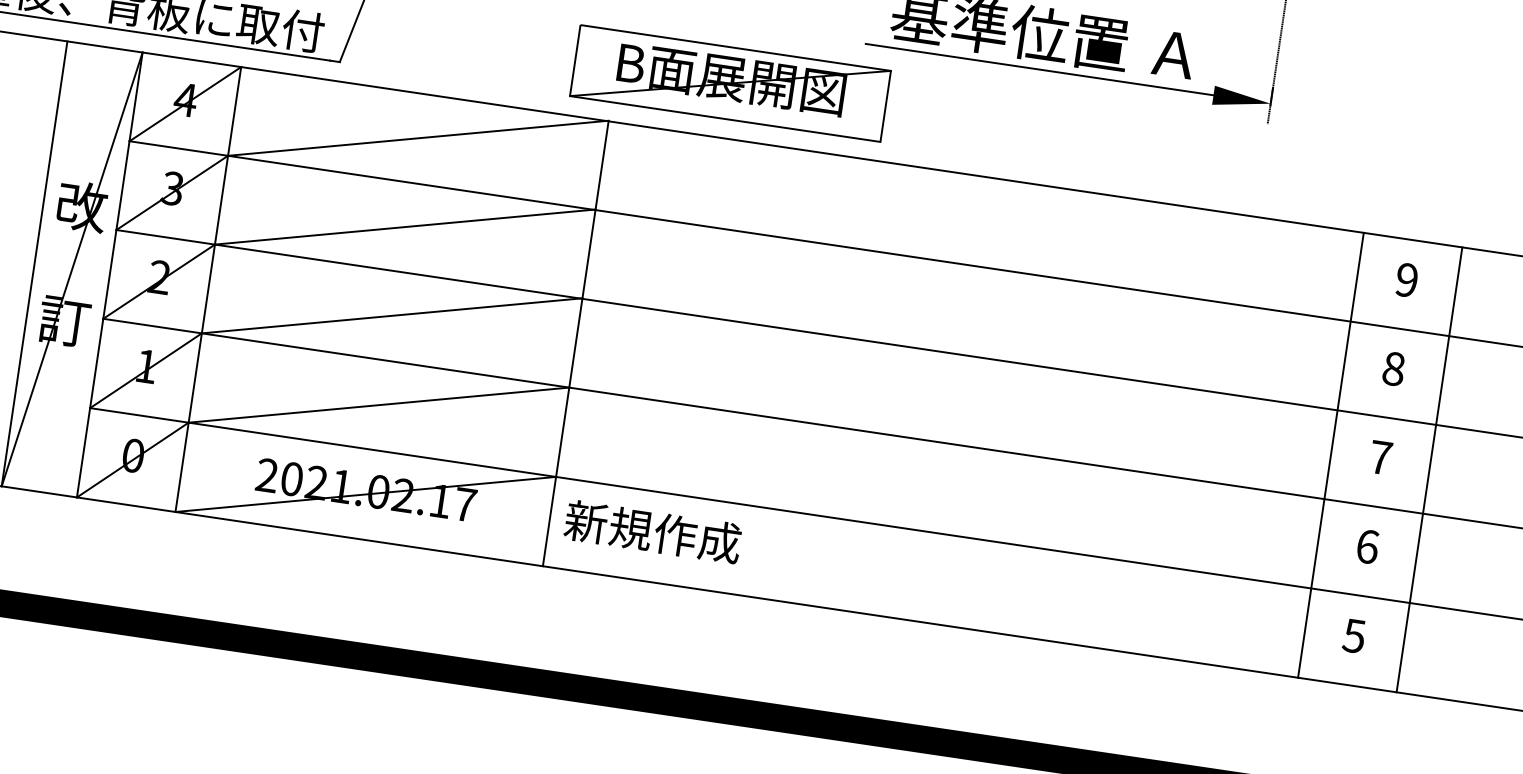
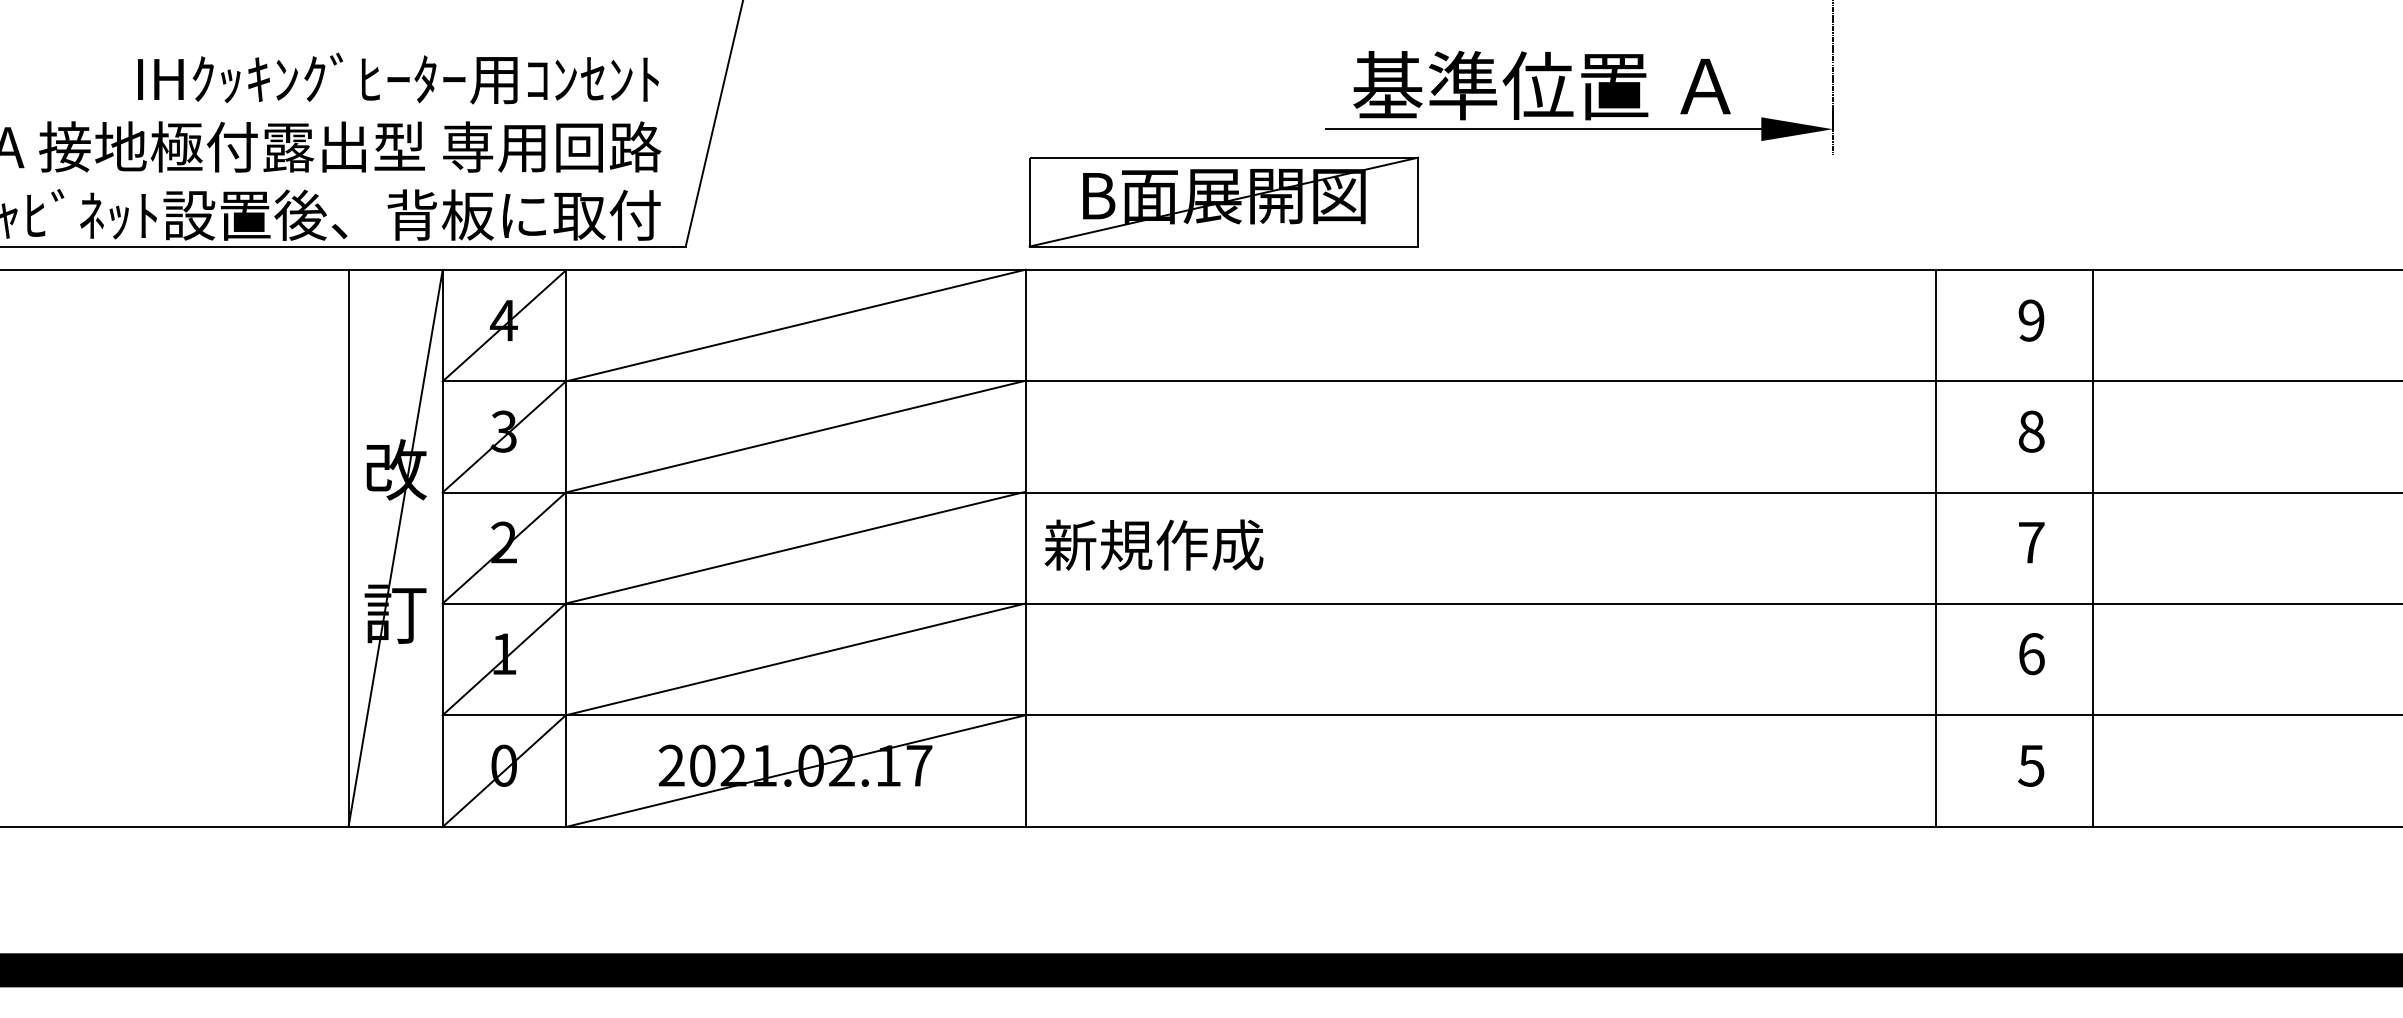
part: (730, 82) -> (1223, 201), moved
line: (1331, 455) -> (1936, 548), moved
text: (652, 531) -> (1153, 544), moved

